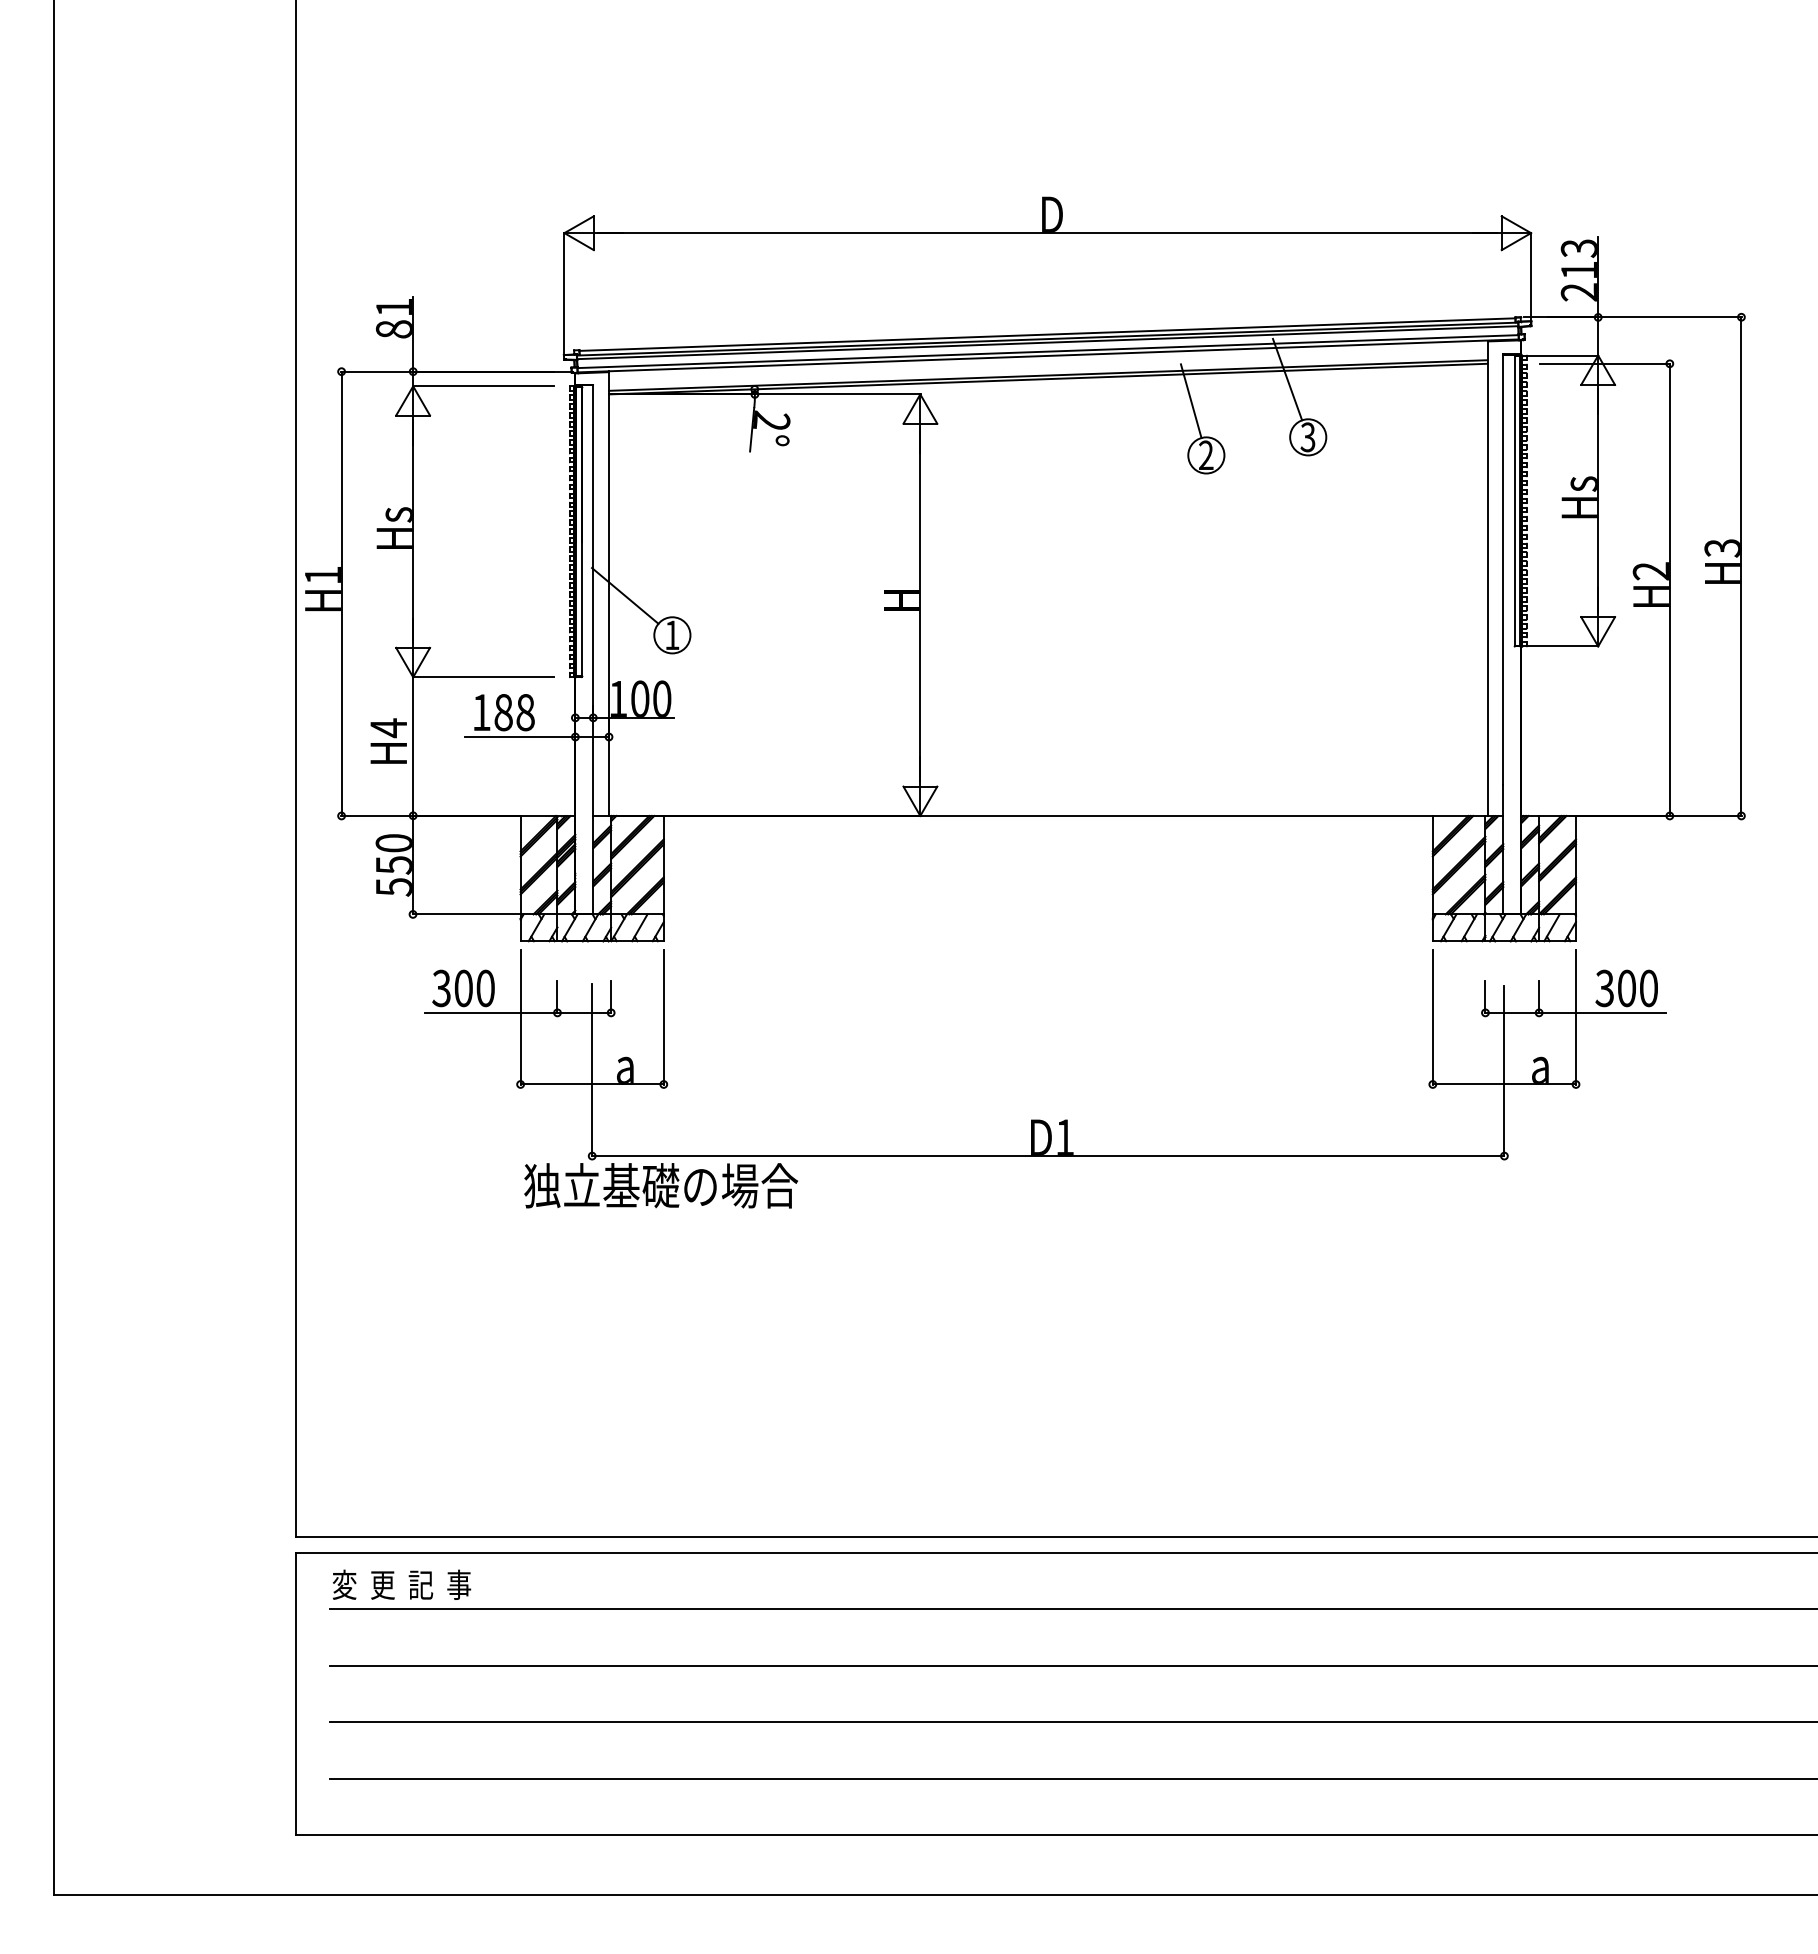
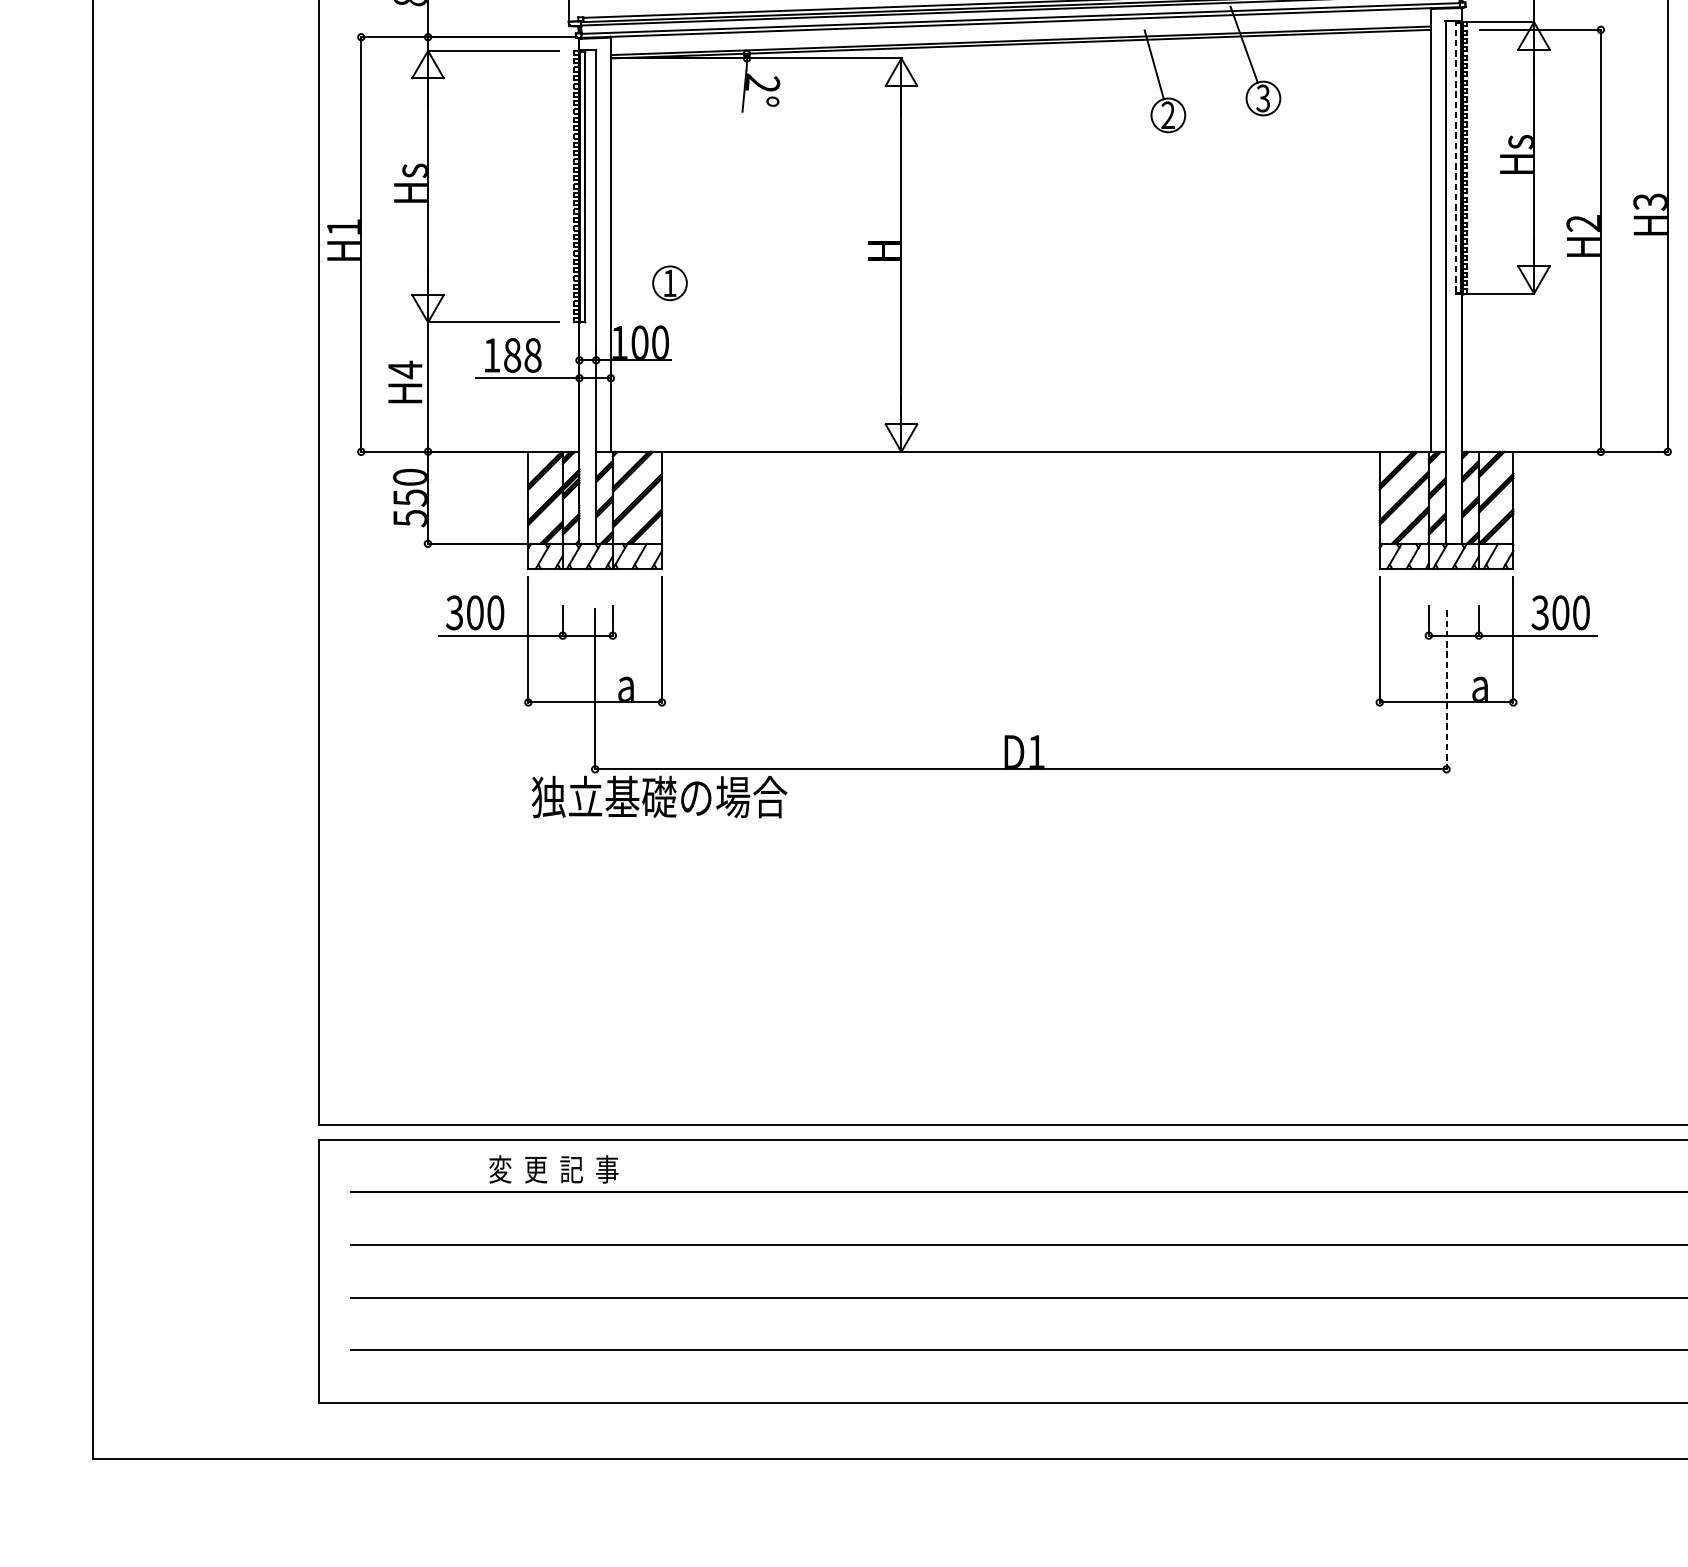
line: (1514, 501) -> (1455, 158), solid -> dashed
line: (625, 595) -> (626, 246), removed
line: (1504, 1071) -> (1446, 690), solid -> dashed
text: (401, 1584) -> (553, 1169), moved

